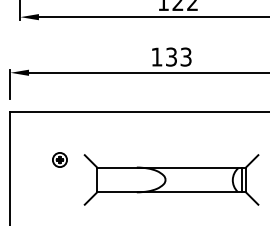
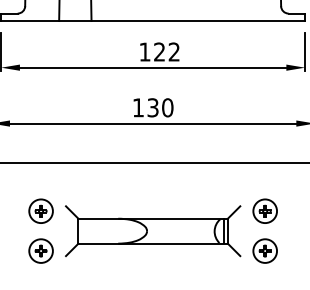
text: (185, 56) -> (167, 107), 133 -> 130
part: (59, 159) -> (40, 210), size x1.67
part: (59, 199) -> (40, 250), added

